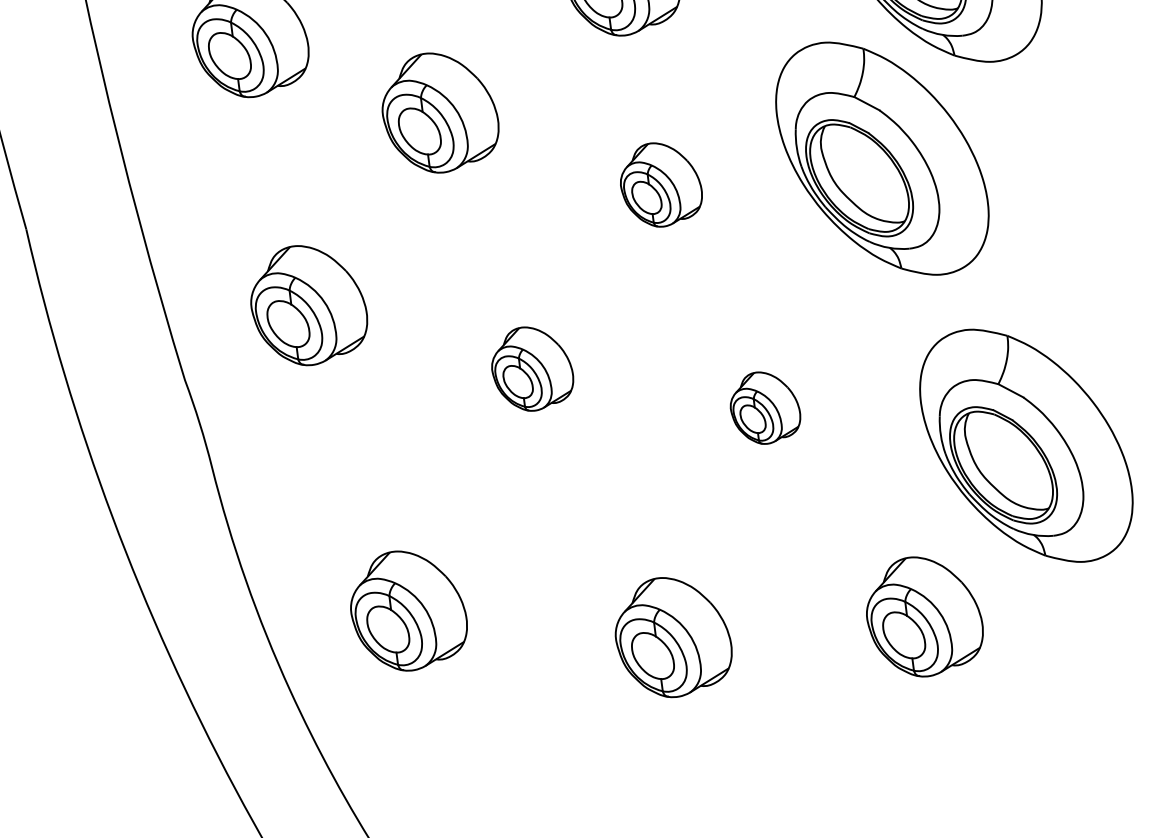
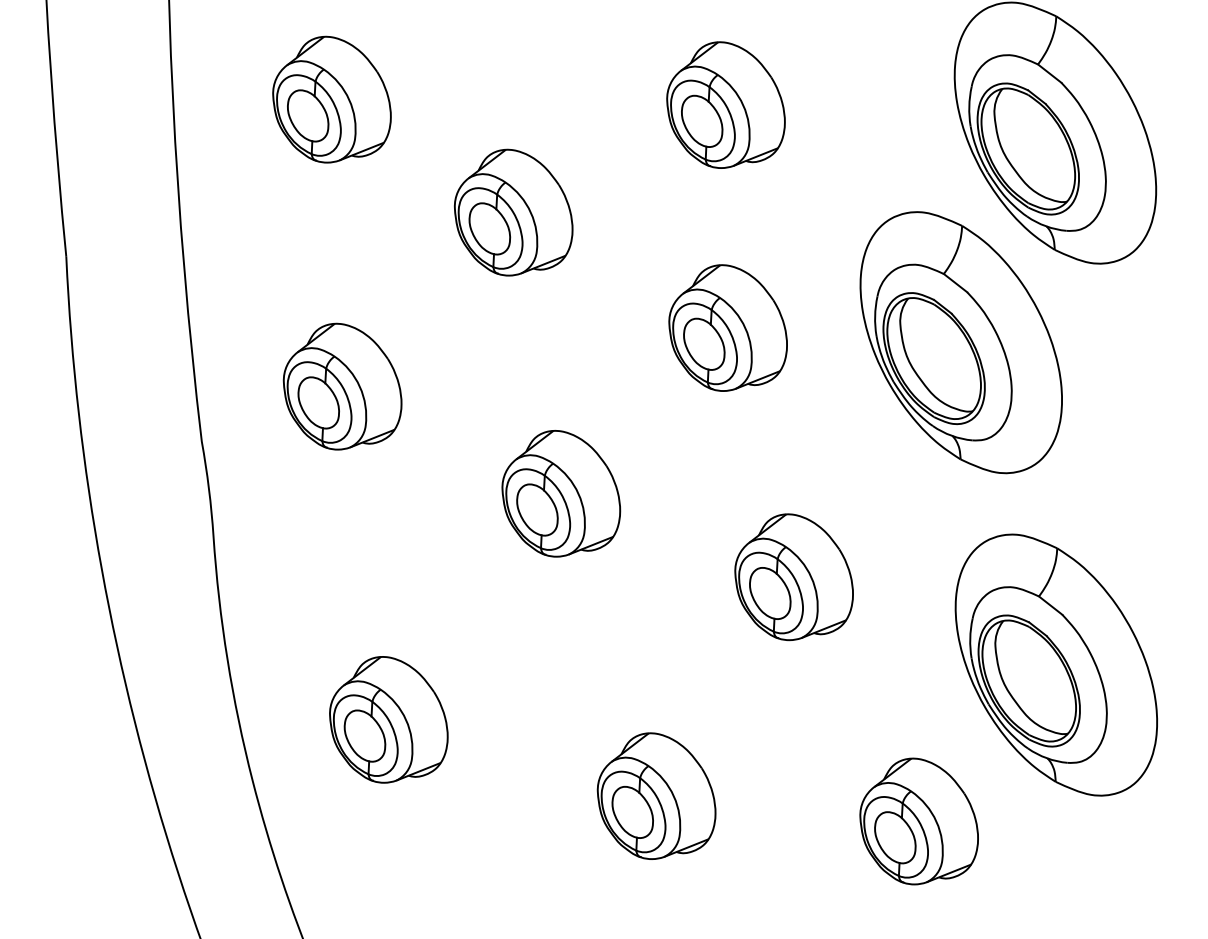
part: (659, 183) -> (727, 327), size x1.43
part: (531, 368) -> (561, 493), size x1.43
part: (764, 407) -> (793, 577), size x1.67

